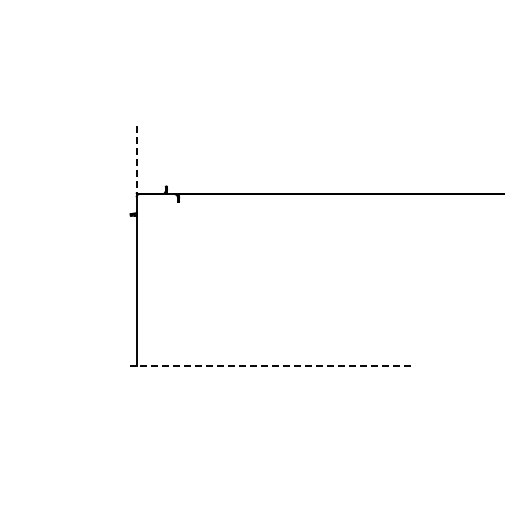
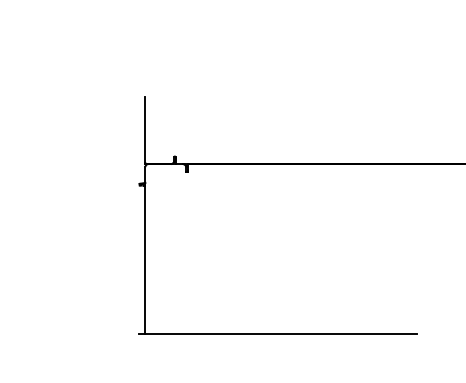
line: (136, 159) -> (145, 129), dashed -> solid
line: (270, 365) -> (277, 333), dashed -> solid

